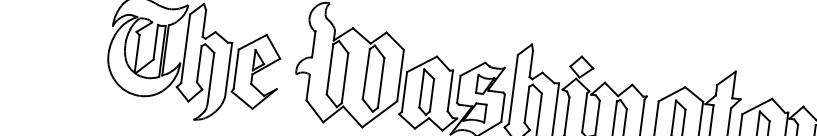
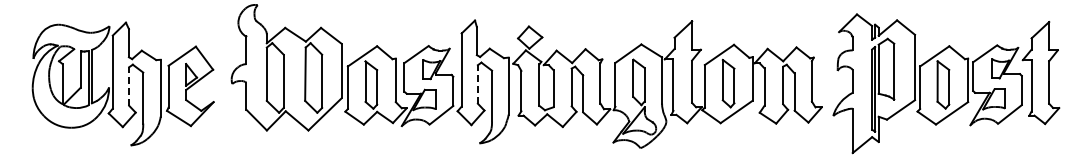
line: (199, 64) -> (129, 86), solid -> dashed
line: (526, 103) -> (477, 83), solid -> dashed

